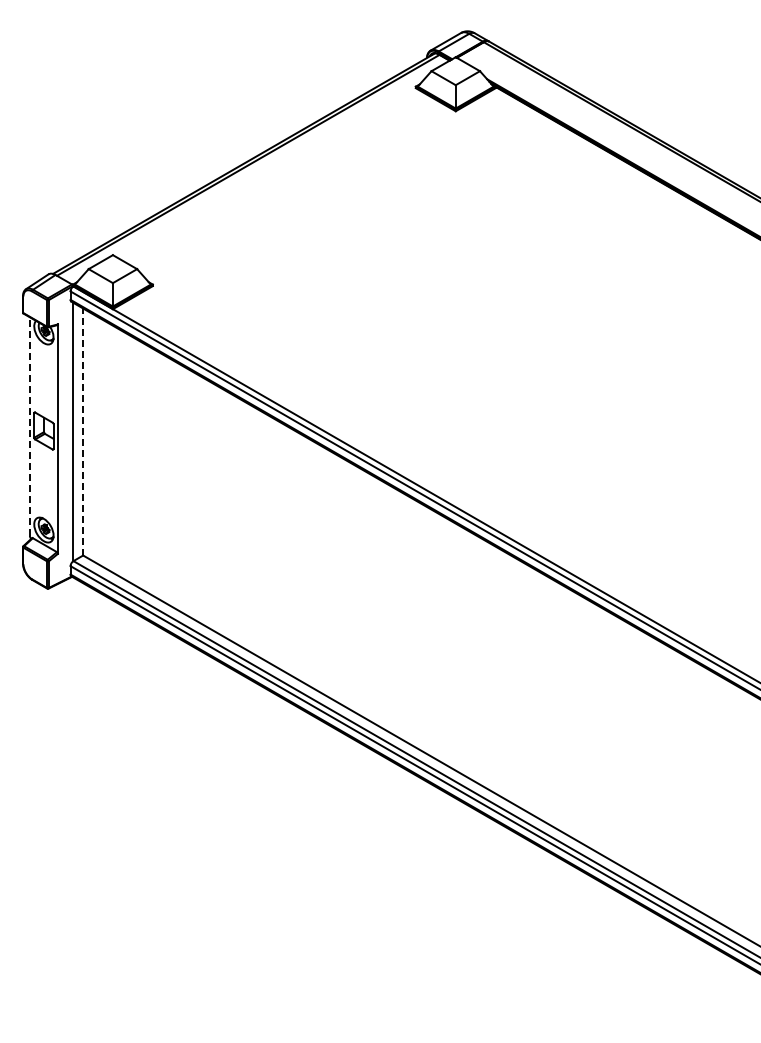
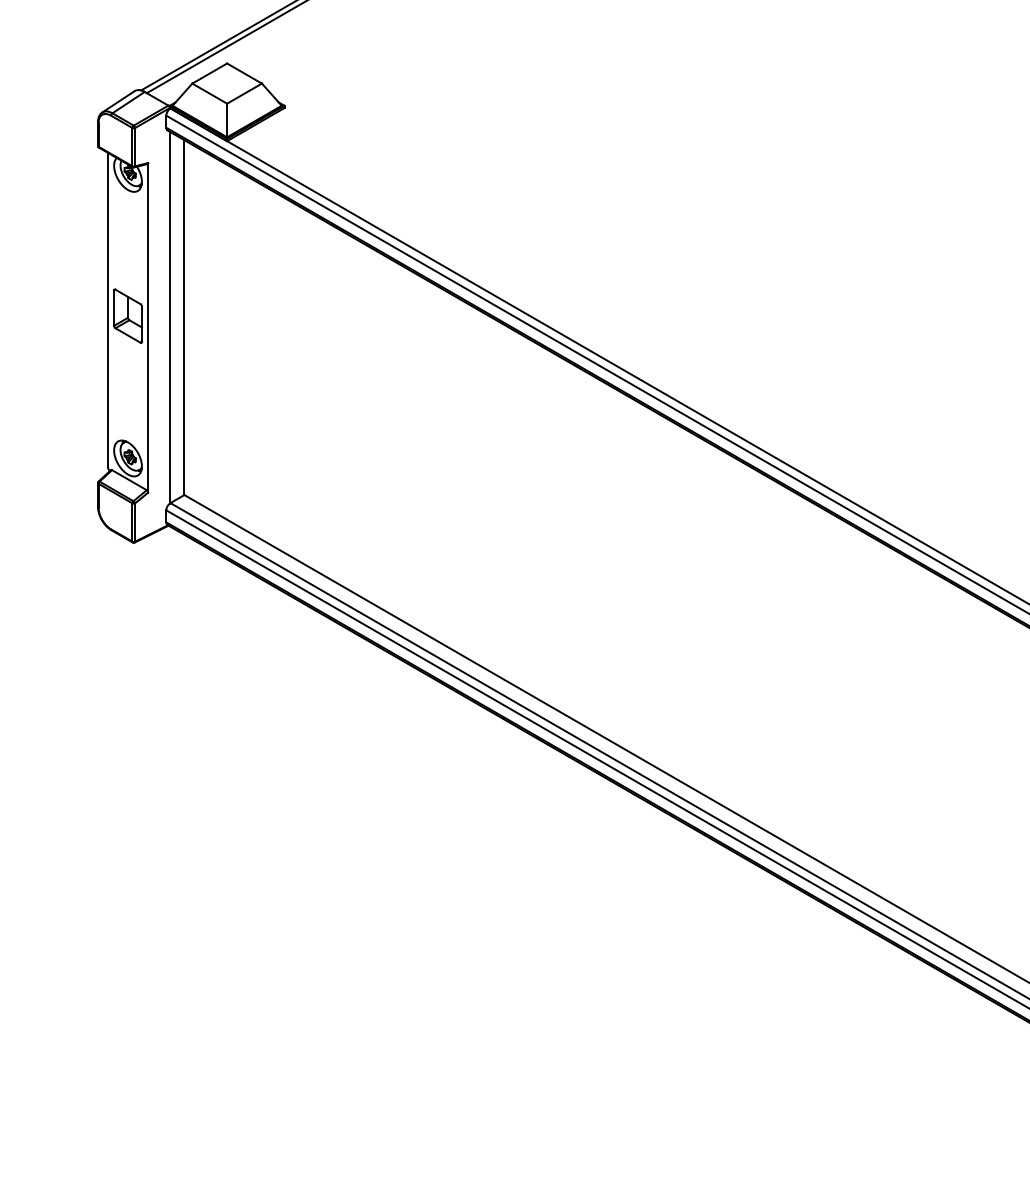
line: (29, 426) -> (107, 309), dashed -> solid
line: (82, 432) -> (183, 318), dashed -> solid

